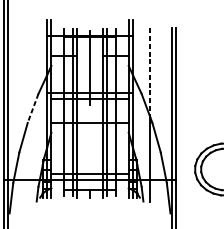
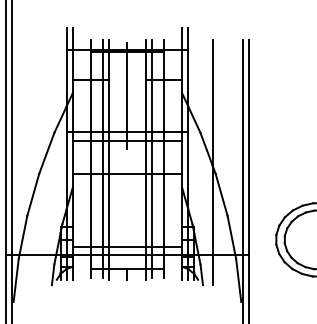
line: (150, 72) -> (212, 102), dashed -> solid
line: (32, 108) -> (46, 153), dashed -> solid

